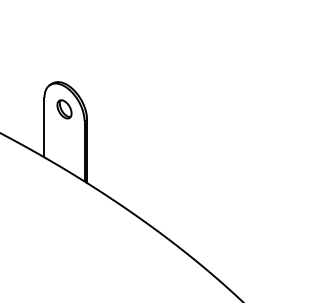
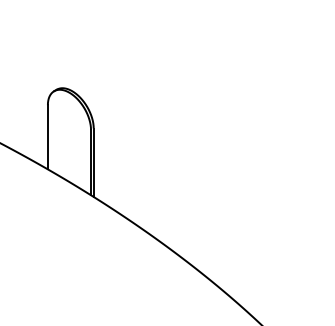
part: (64, 109) -> (69, 117), removed

